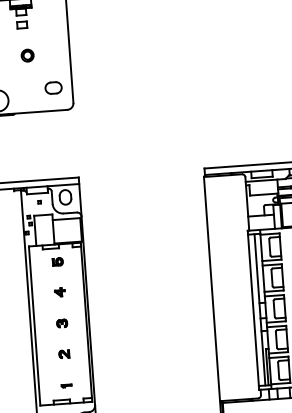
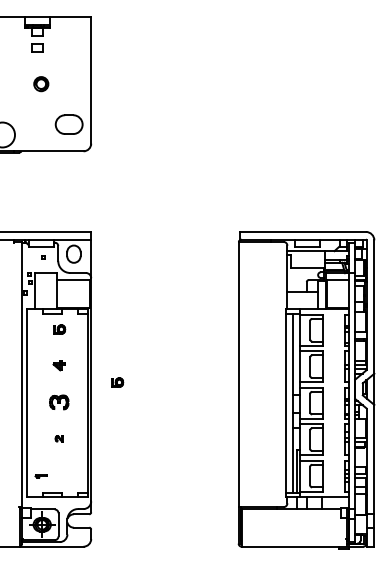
part: (53, 87) -> (68, 123), size x1.4
part: (110, 303) -> (117, 382), added
part: (62, 323) -> (59, 402), size x1.6
part: (63, 354) -> (58, 438), size x0.6
part: (65, 386) -> (40, 476), moved

